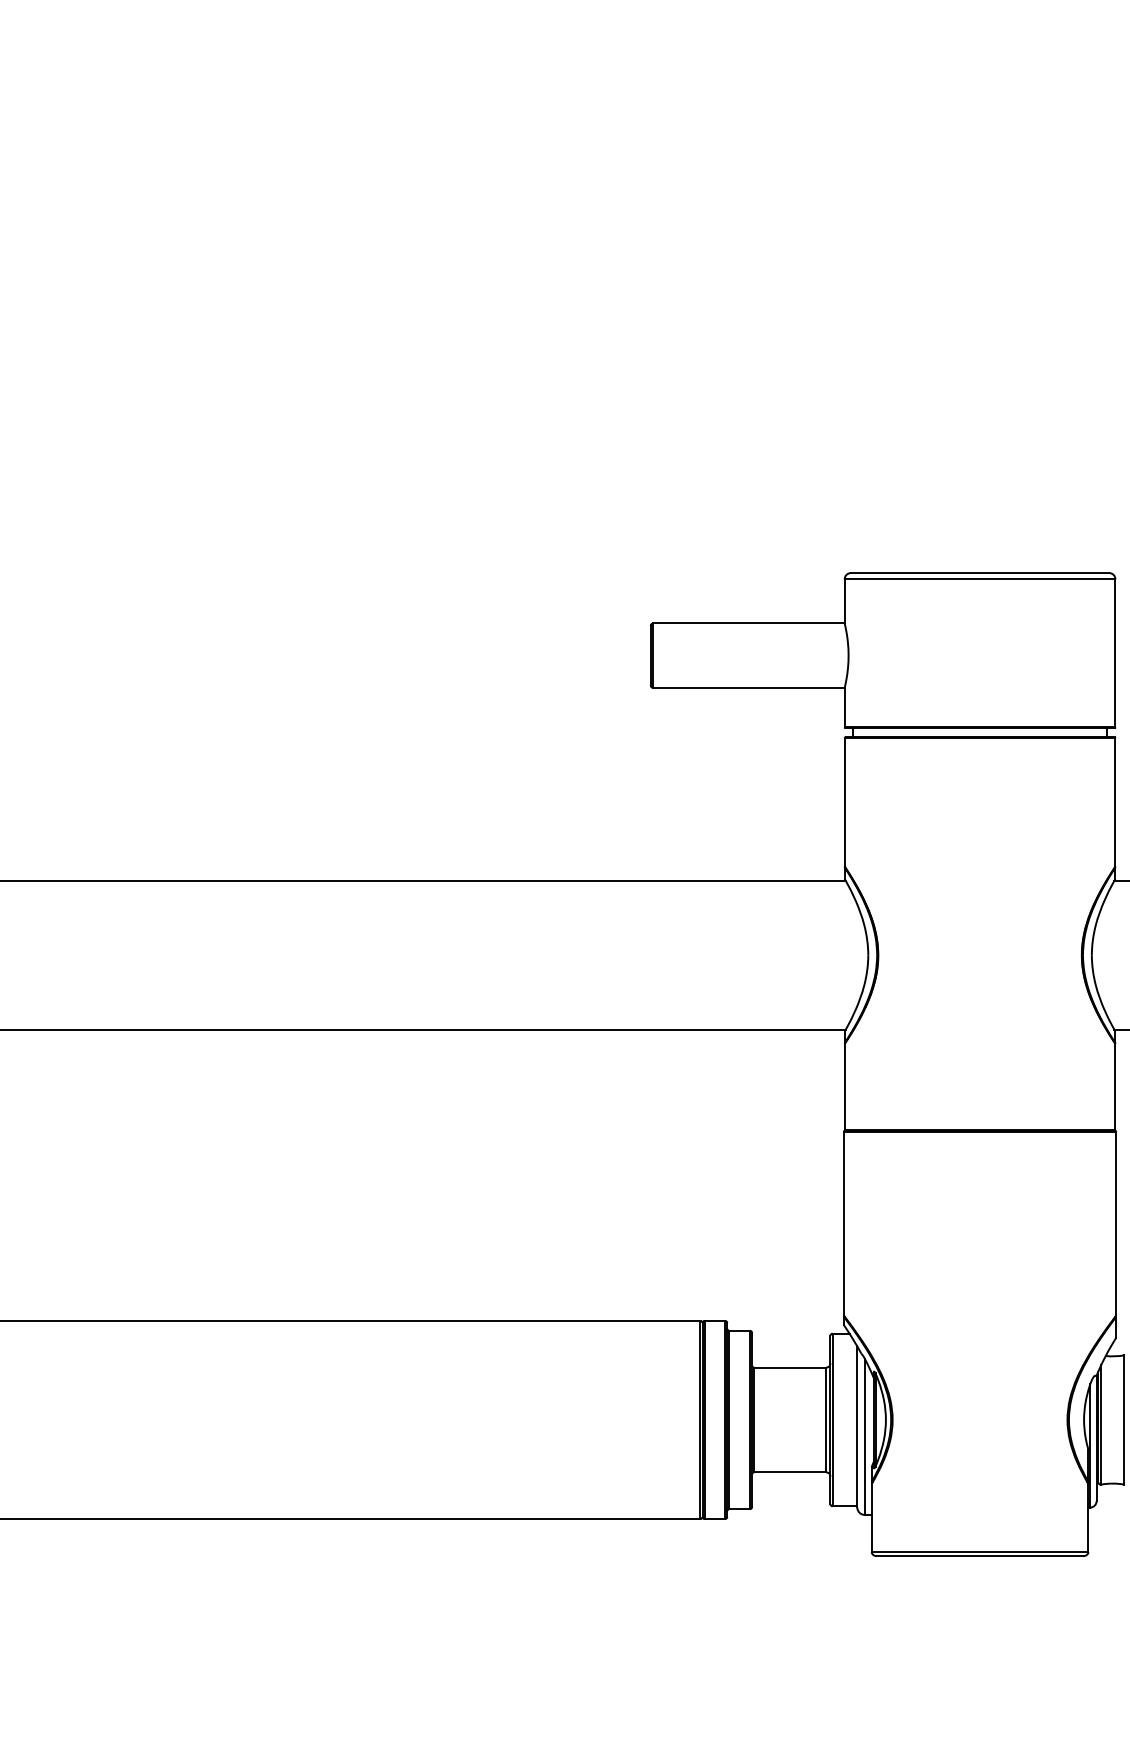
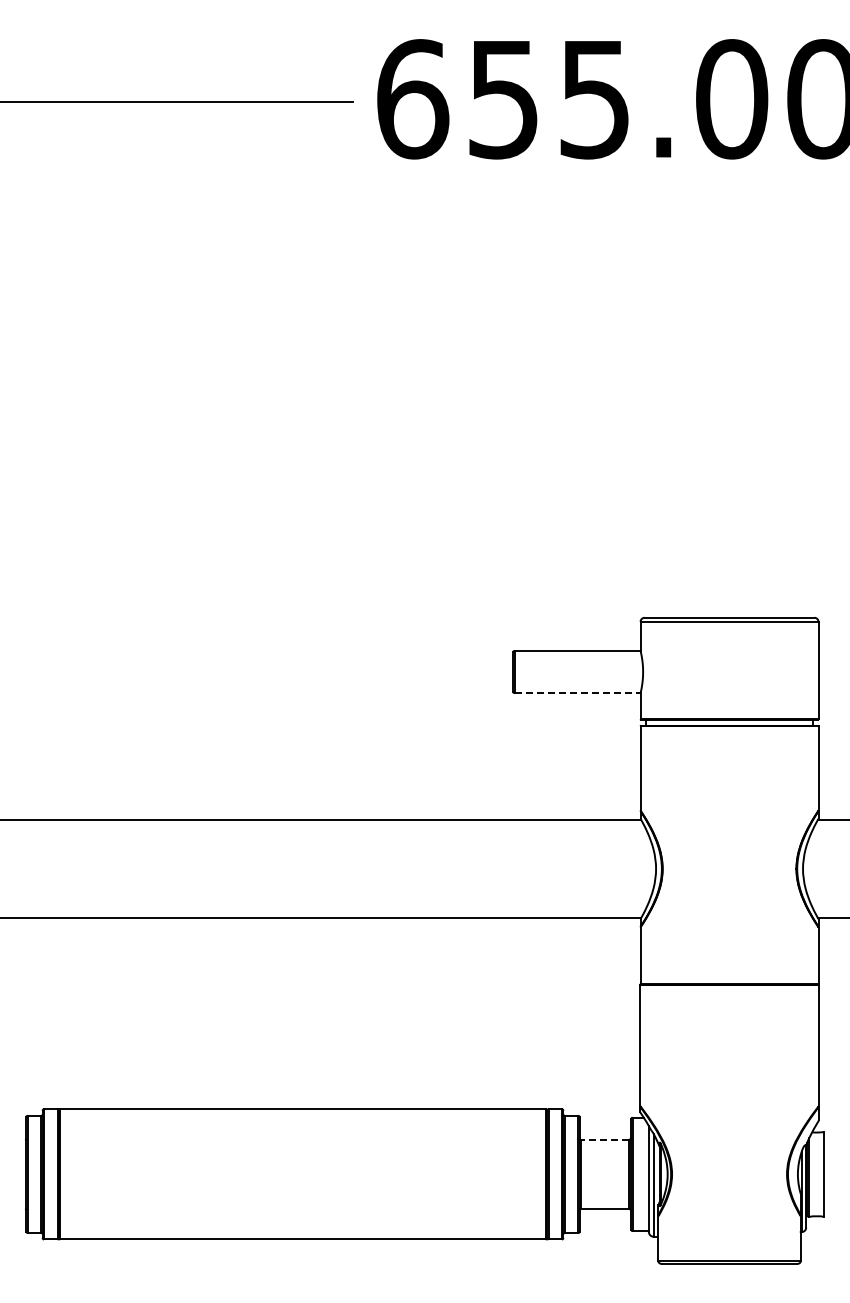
line: (748, 688) -> (577, 693), solid -> dashed
line: (789, 1366) -> (604, 1139), solid -> dashed

